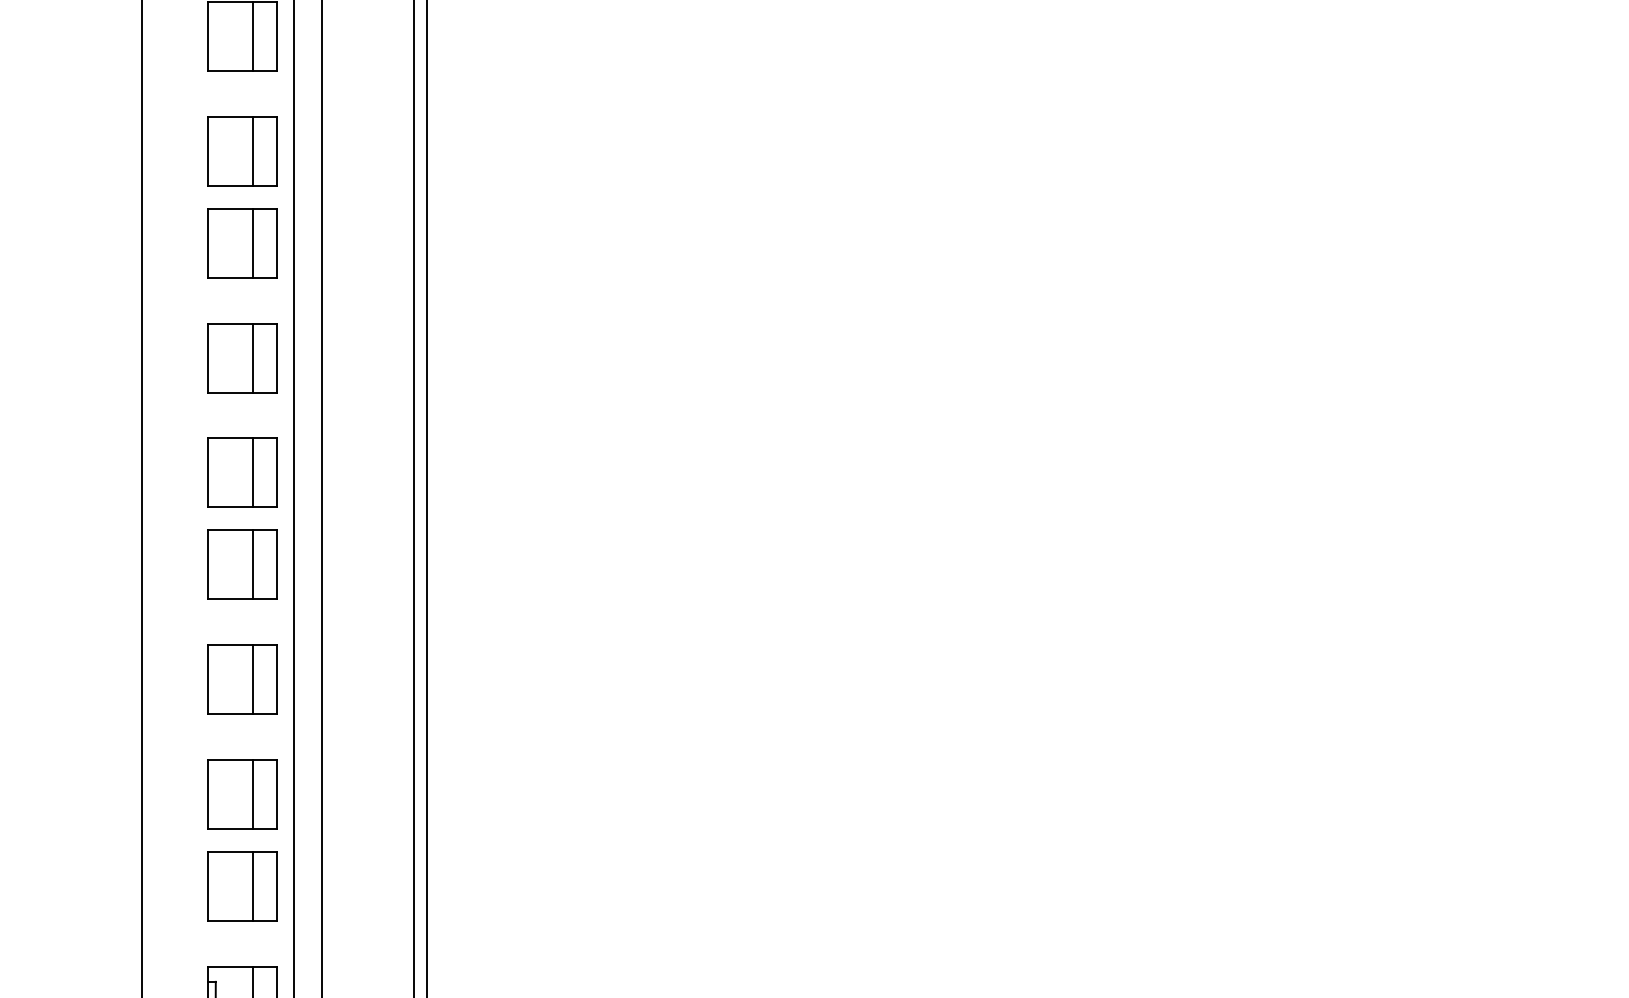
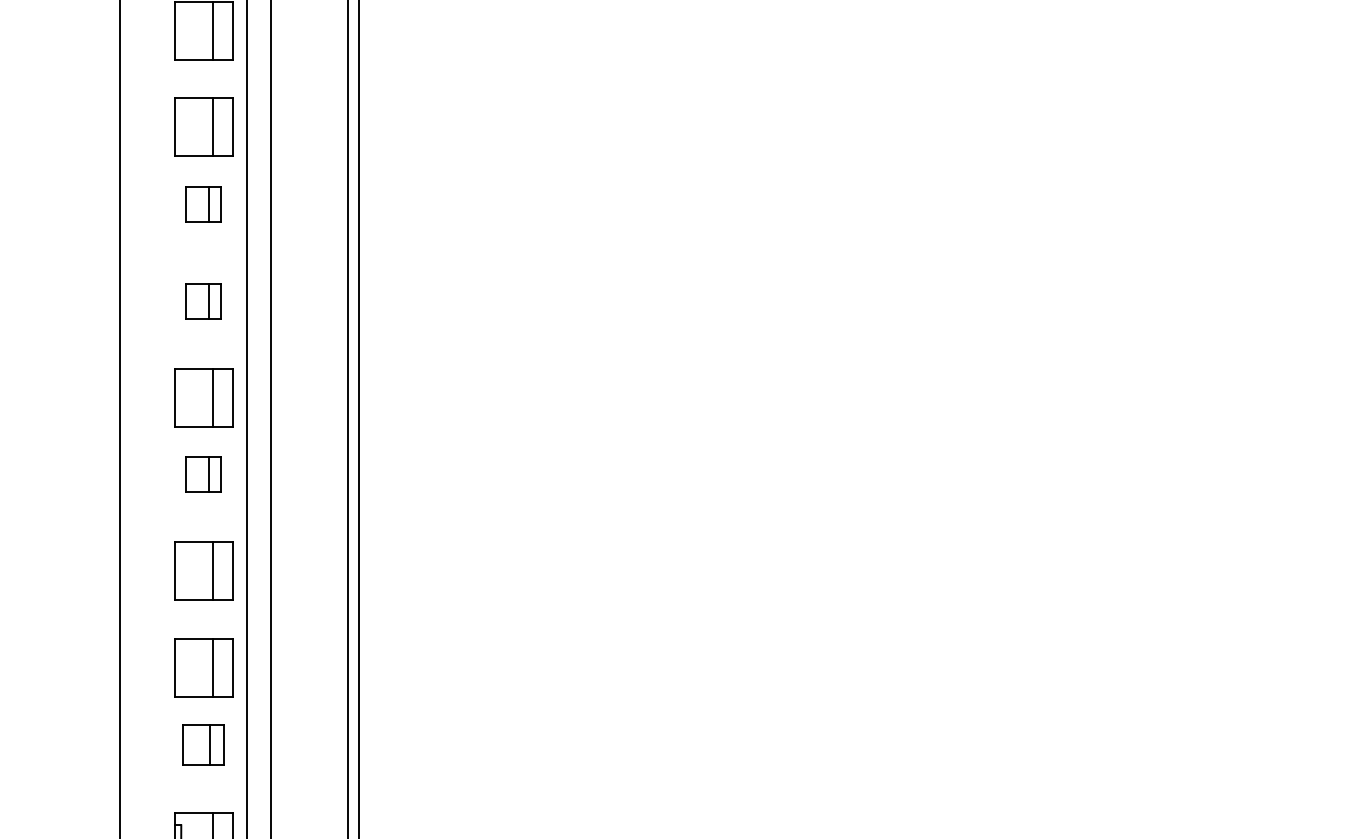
part: (242, 243) -> (203, 204), size x0.6
part: (242, 358) -> (203, 301), size x0.6
part: (242, 564) -> (203, 474), size x0.6
part: (242, 886) -> (203, 745), size x0.7

